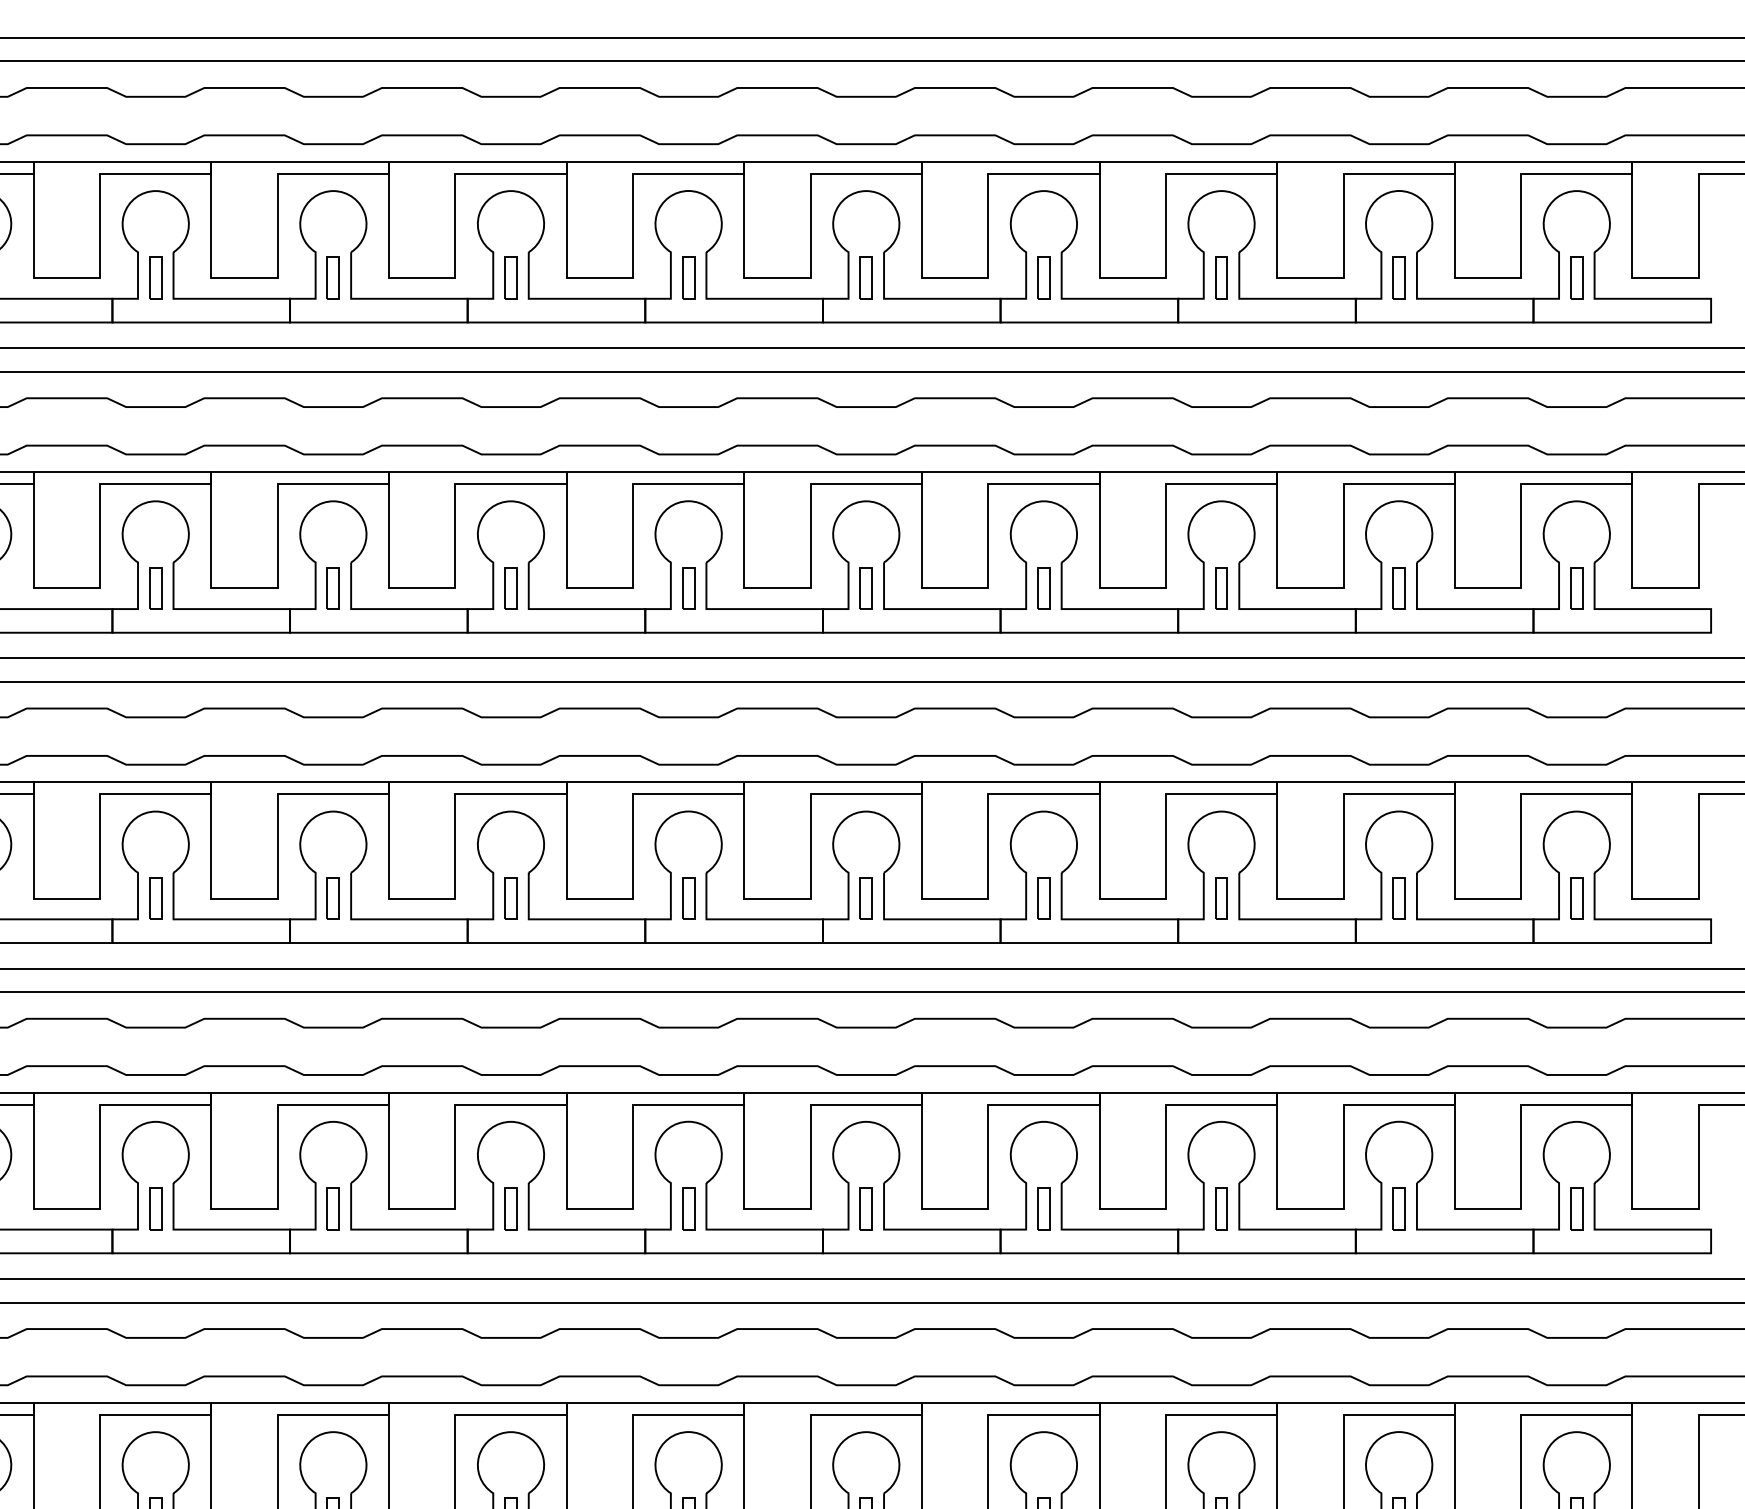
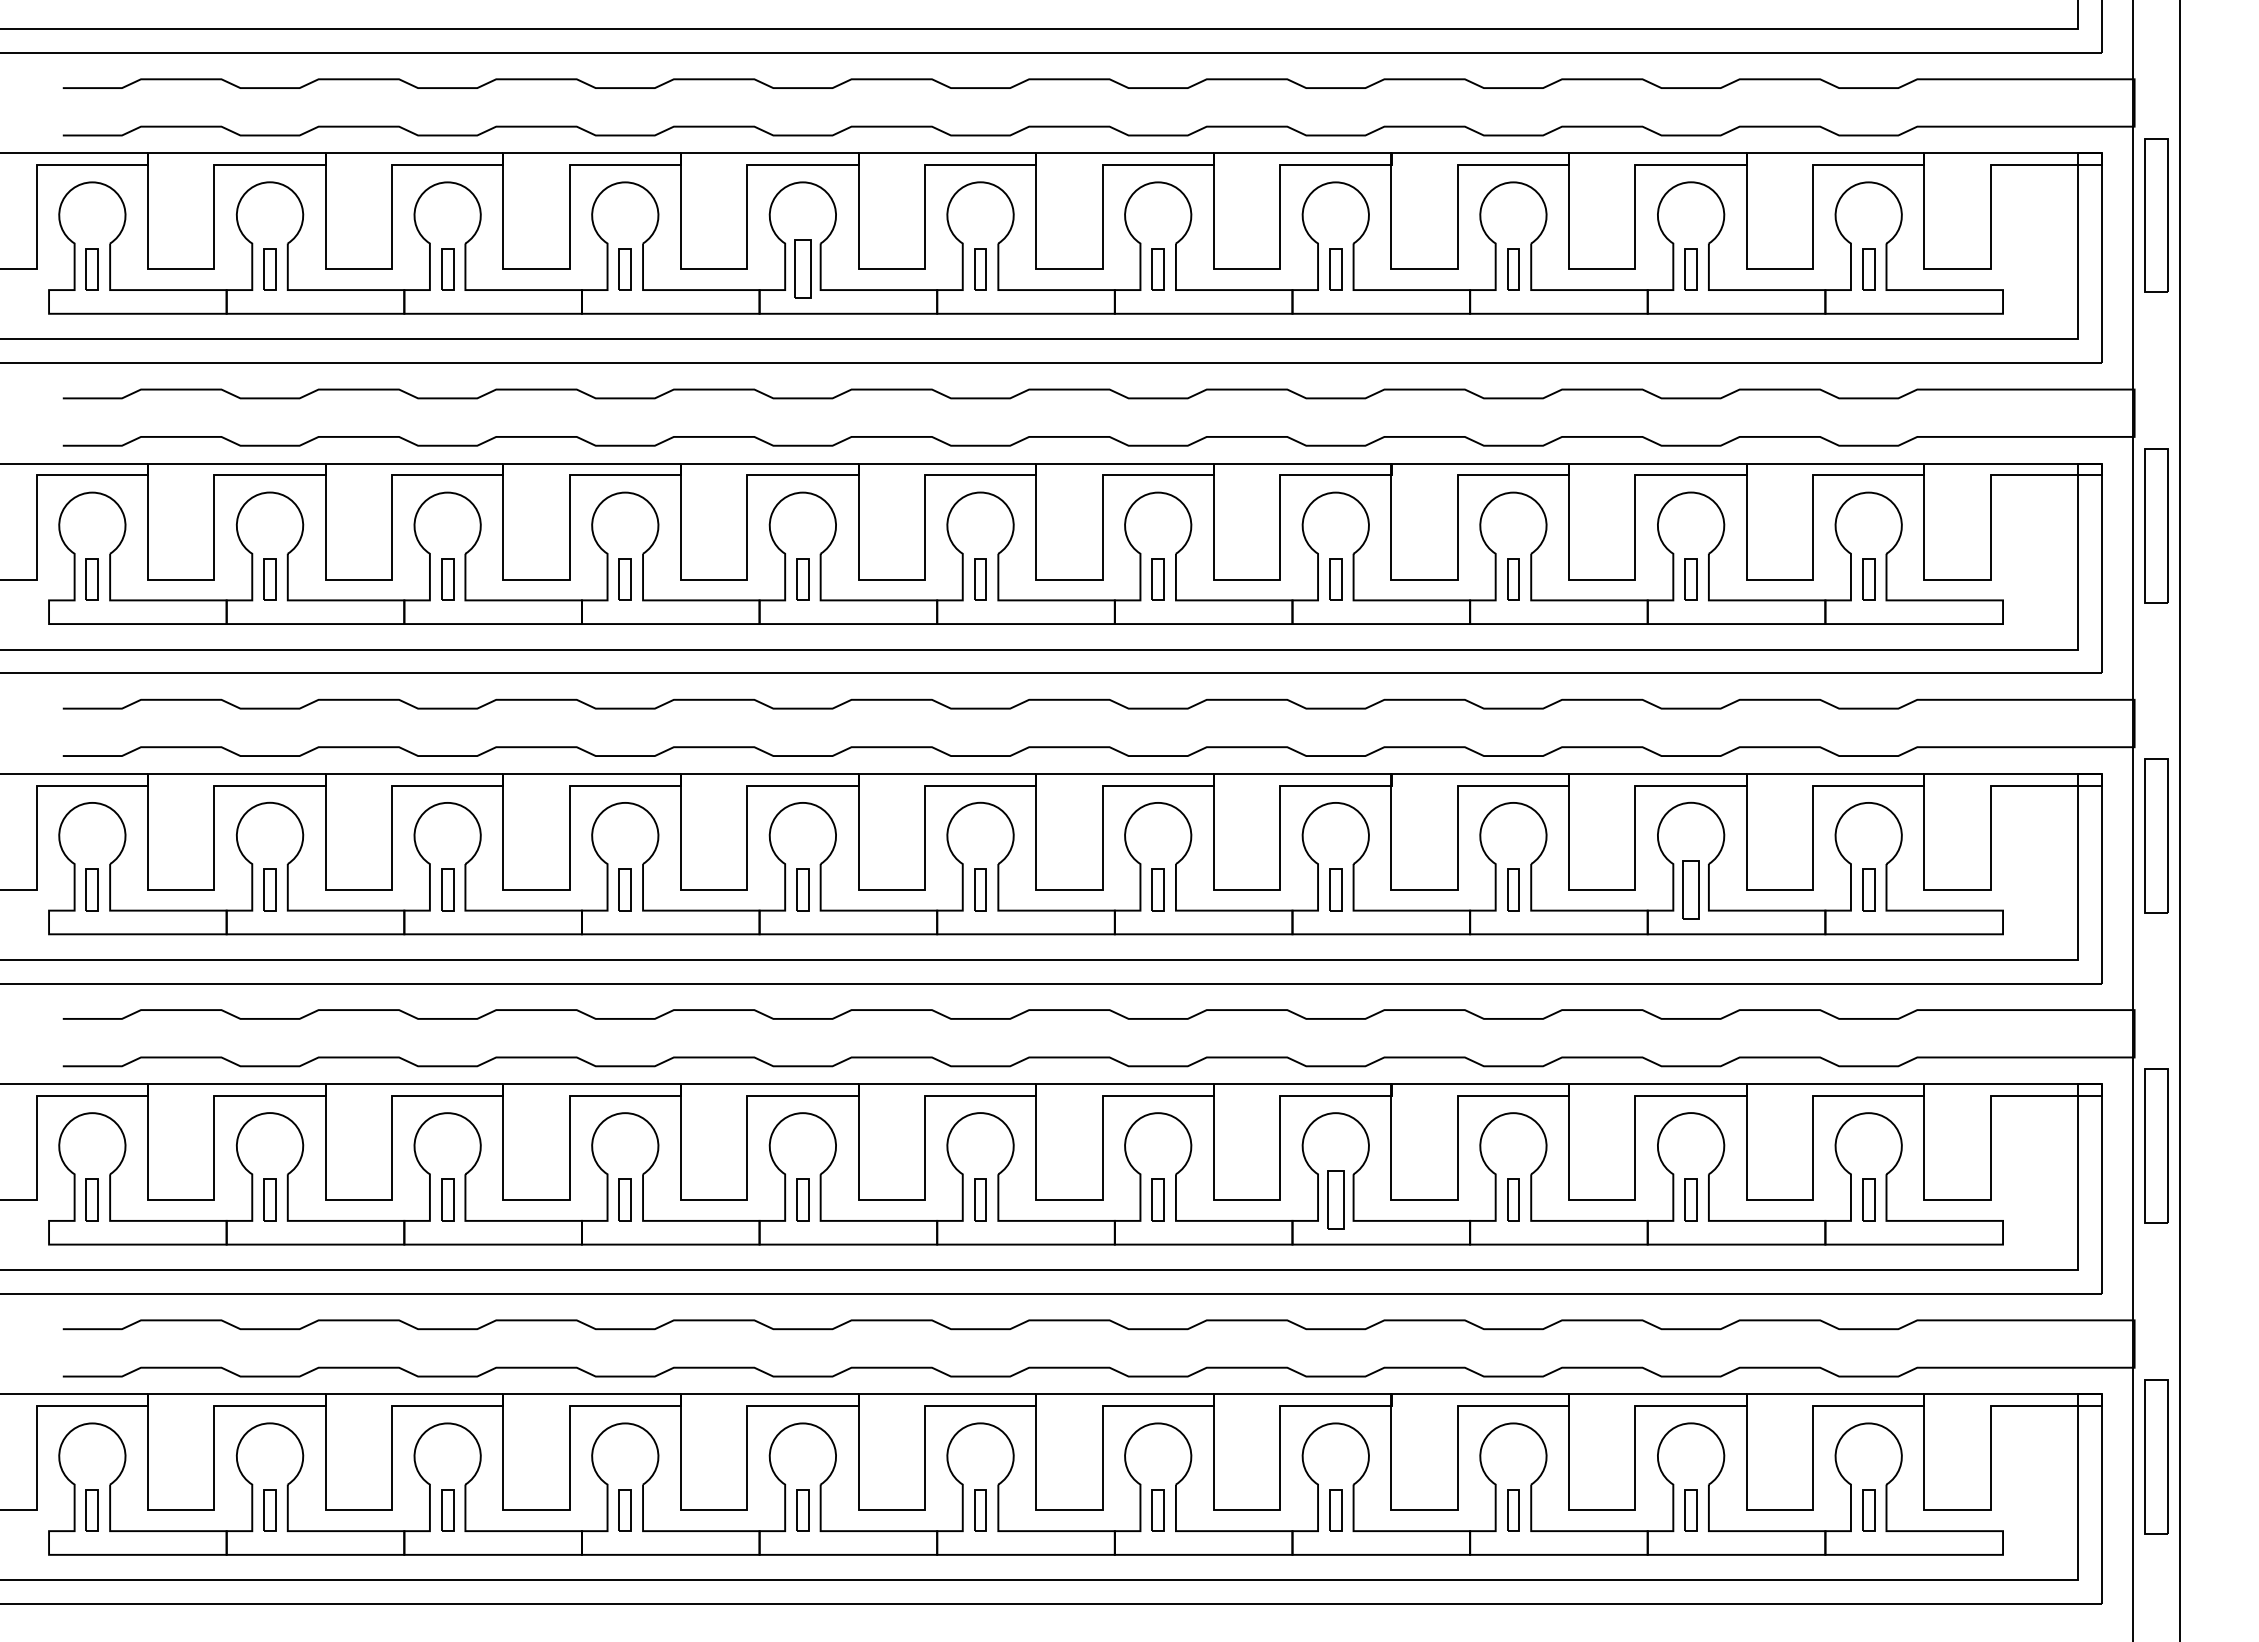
part: (510, 278) -> (802, 269), size x1.4
part: (1398, 898) -> (1690, 889), size x1.4
part: (1043, 1208) -> (1335, 1199), size x1.4

